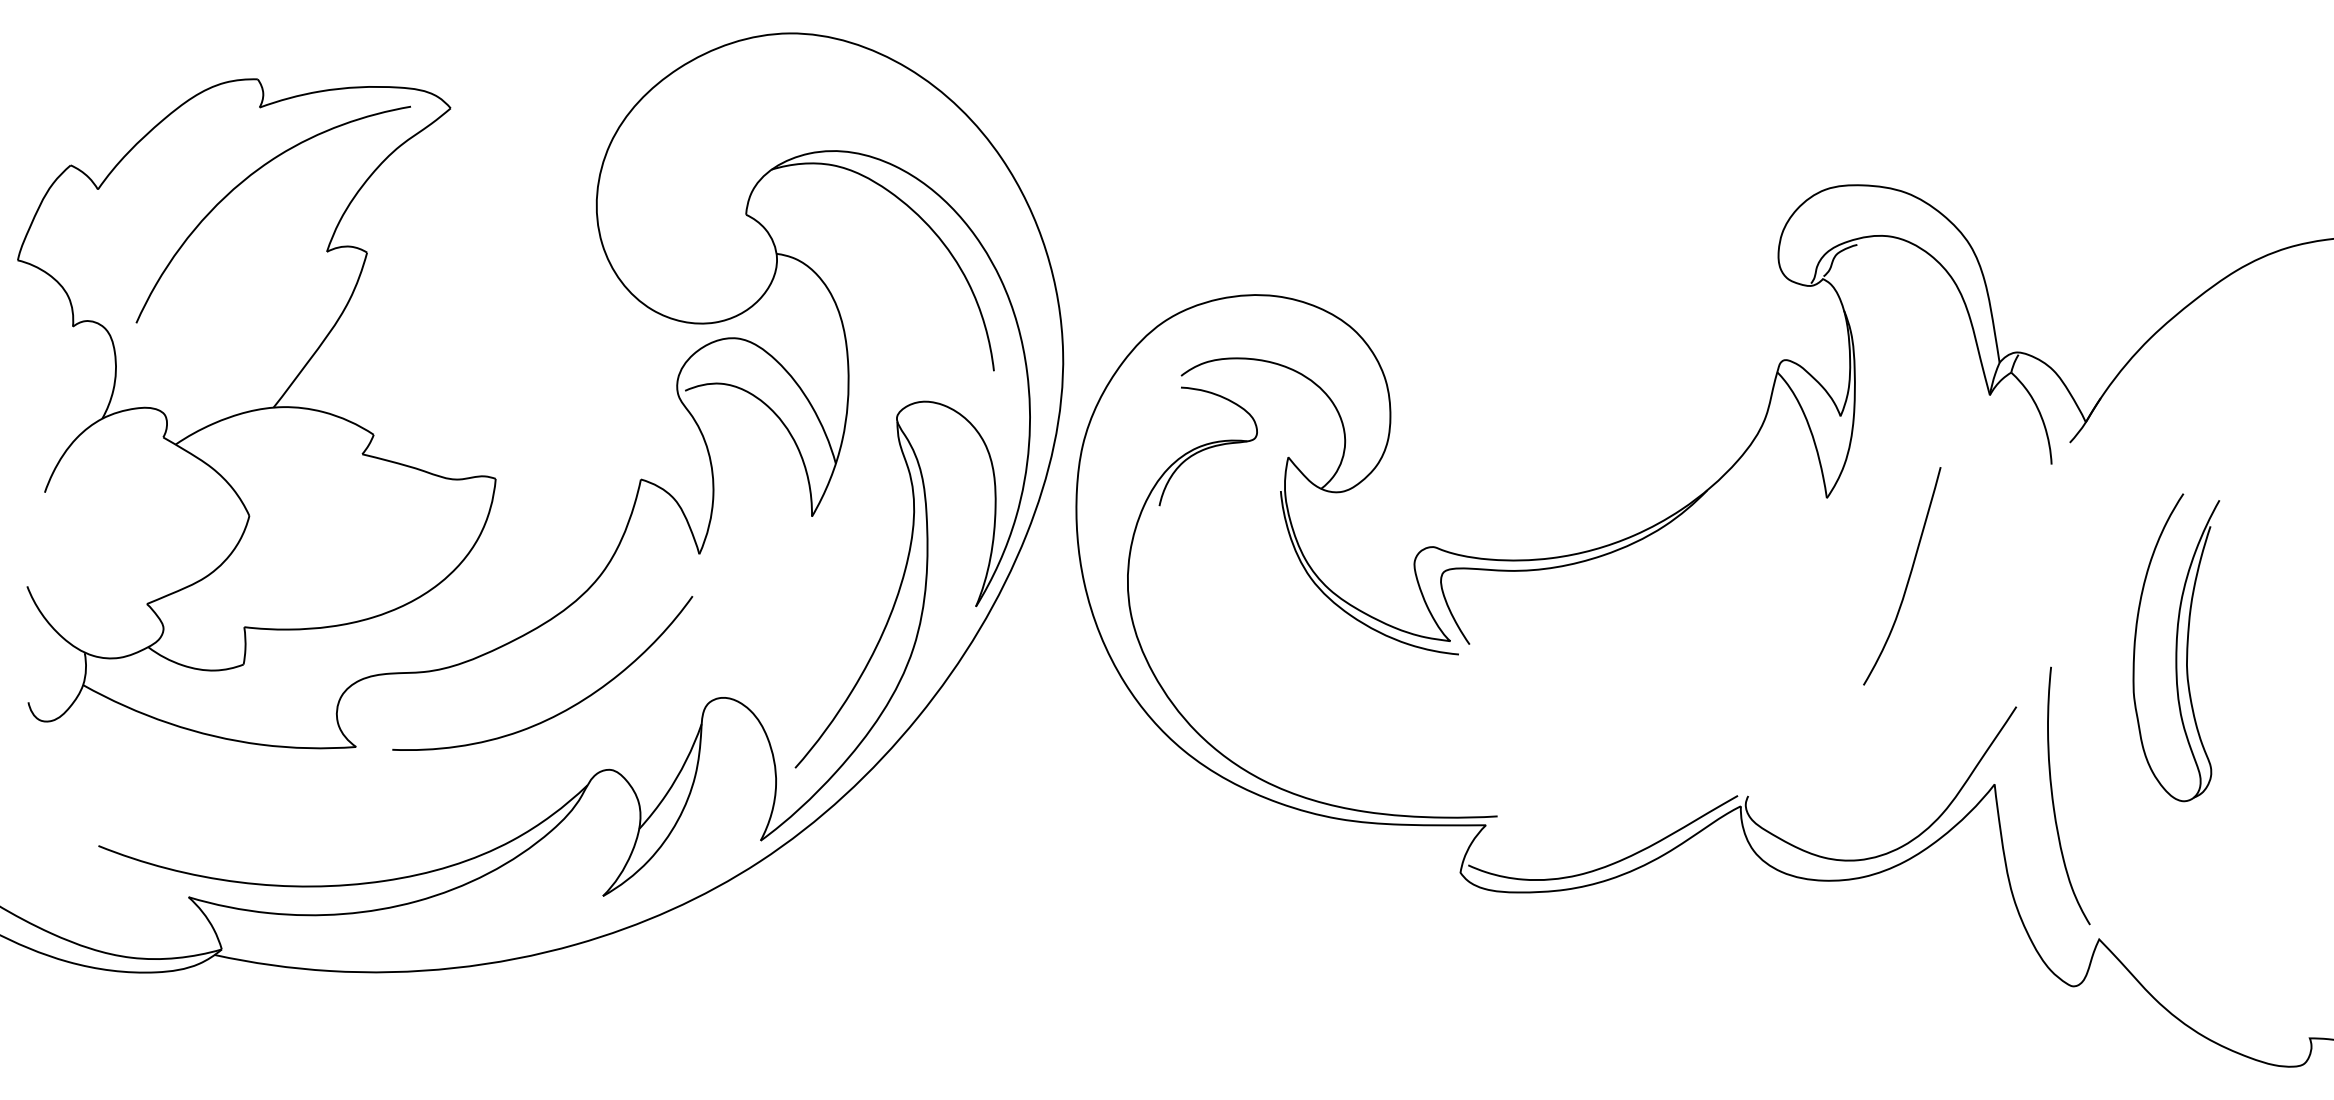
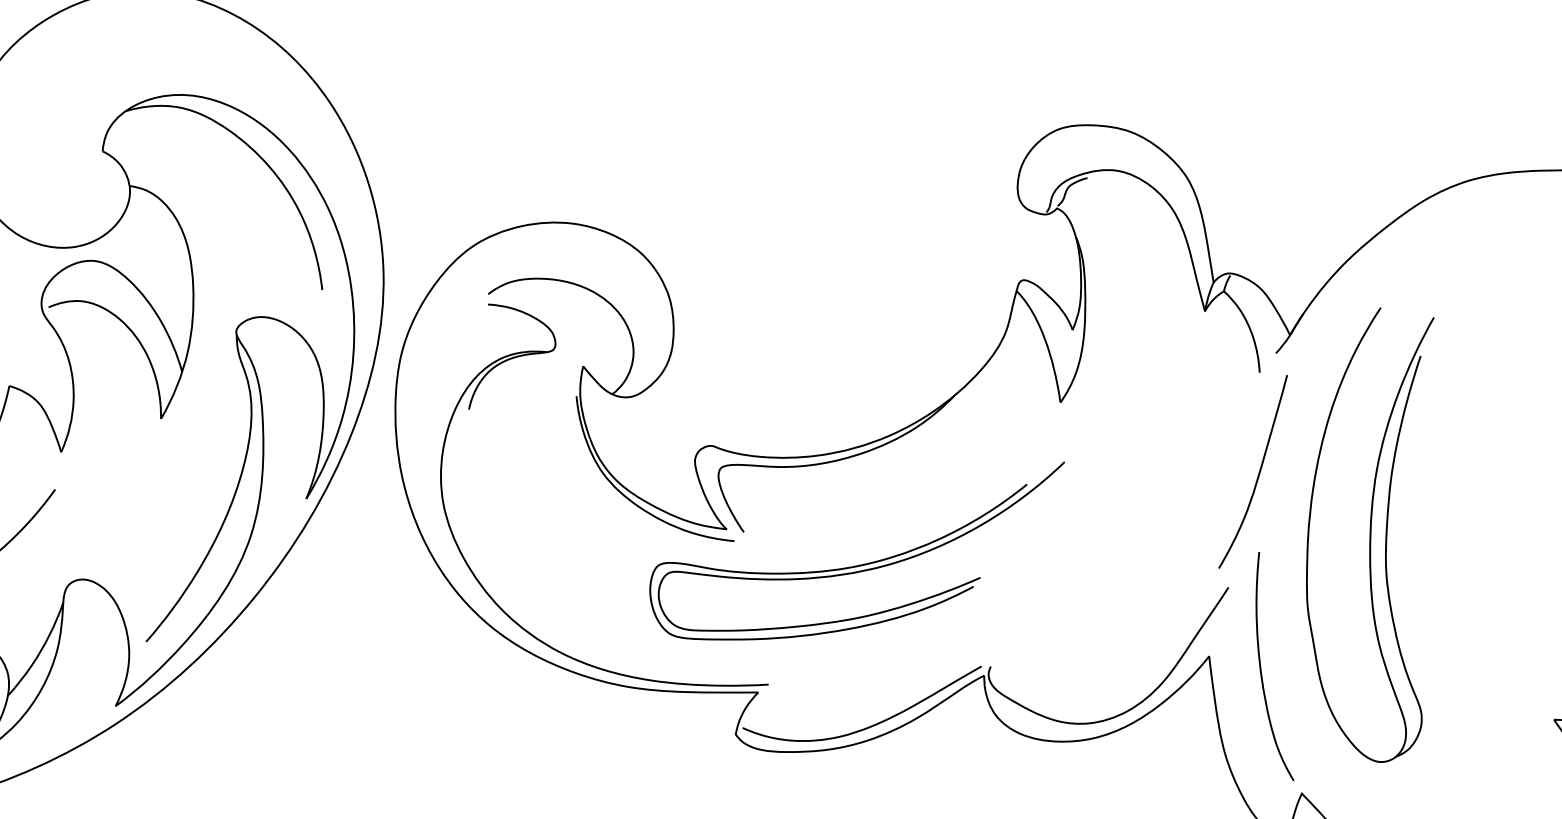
curve: (1908, 576) -> (1258, 471), moved
part: (2176, 647) -> (1370, 534), size x1.67
part: (1602, 680) -> (861, 564), added

